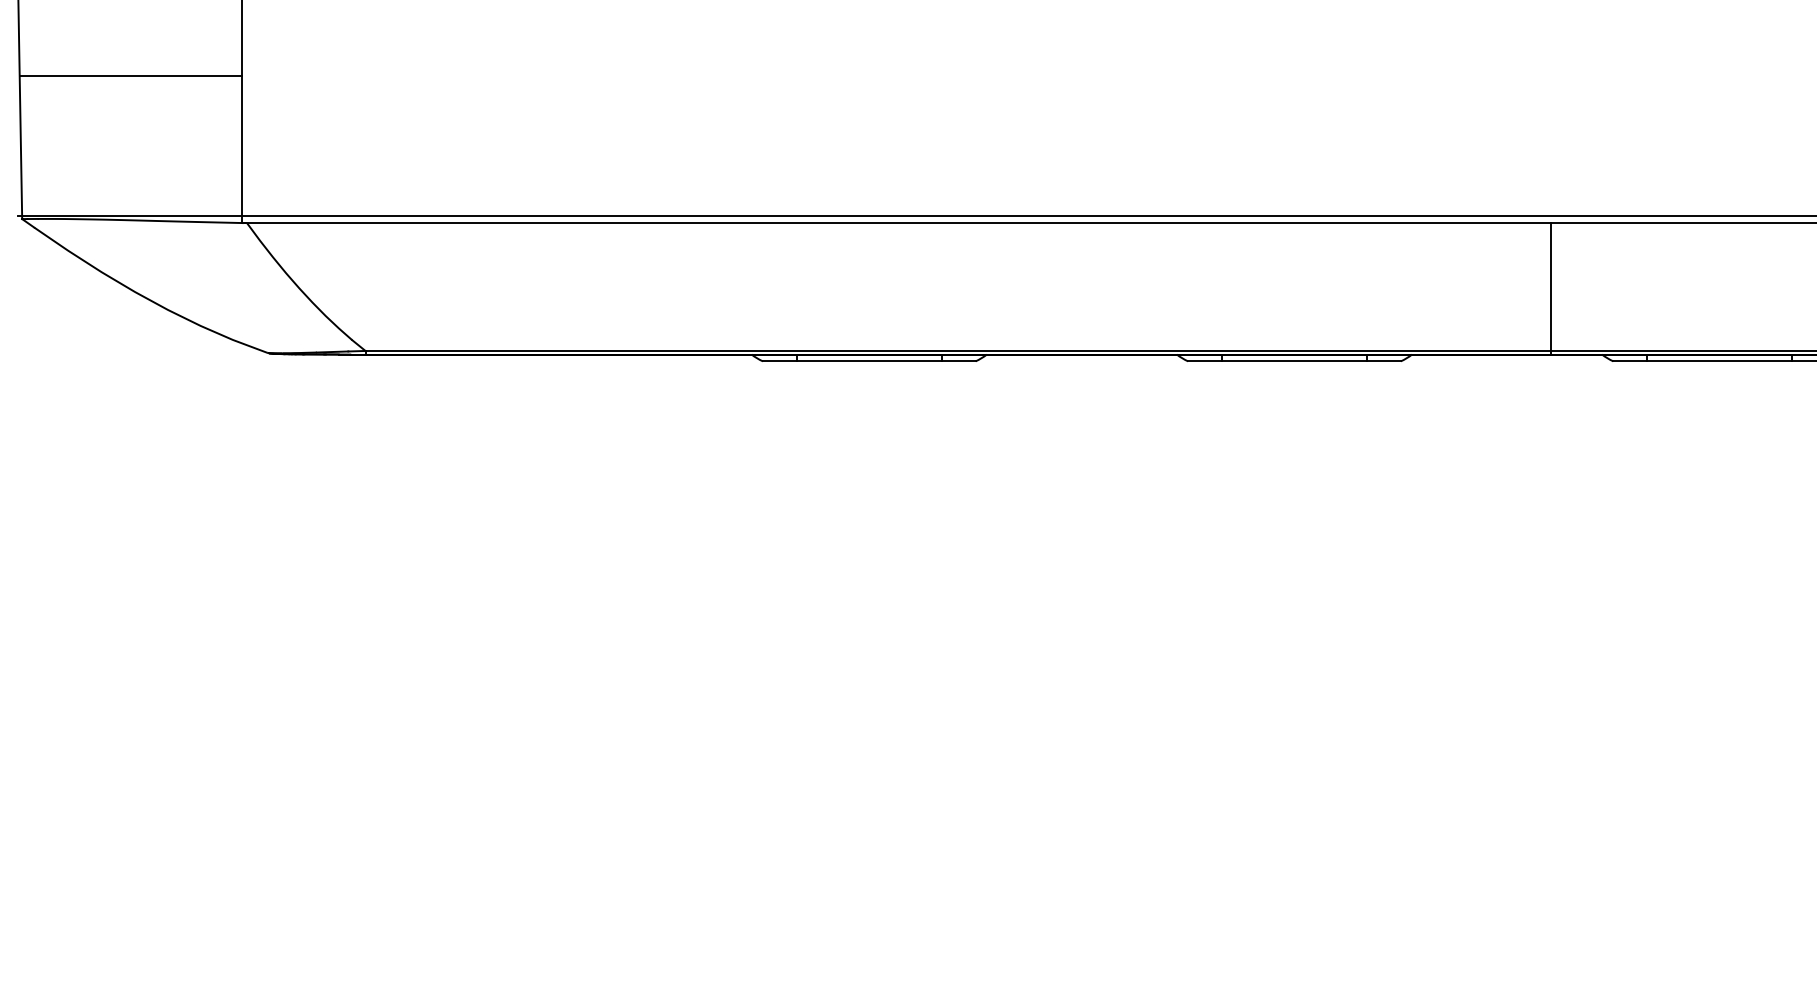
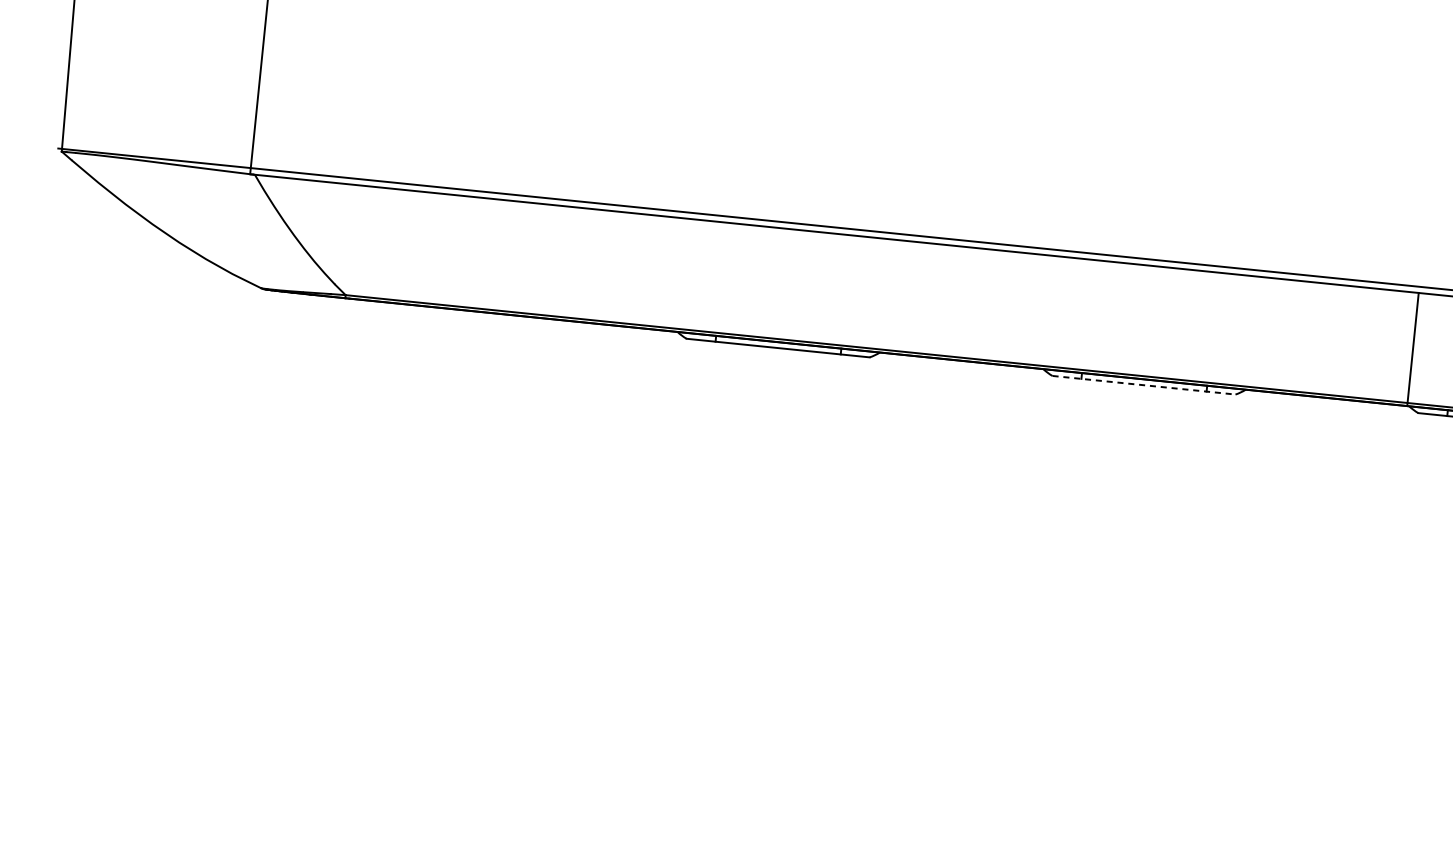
line: (130, 76) -> (167, 38), removed
line: (1550, 288) -> (1412, 349), moved
line: (1294, 361) -> (1144, 385), solid -> dashed

